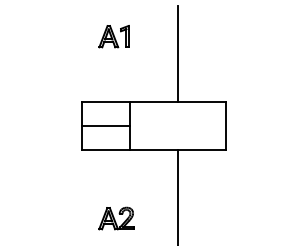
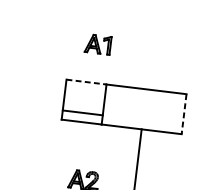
part: (113, 36) -> (97, 44), moved
line: (178, 53) -> (151, 49), removed
line: (106, 101) -> (87, 81), solid -> dashed
line: (105, 125) -> (82, 112), moved
line: (226, 126) -> (184, 114), solid -> dashed

